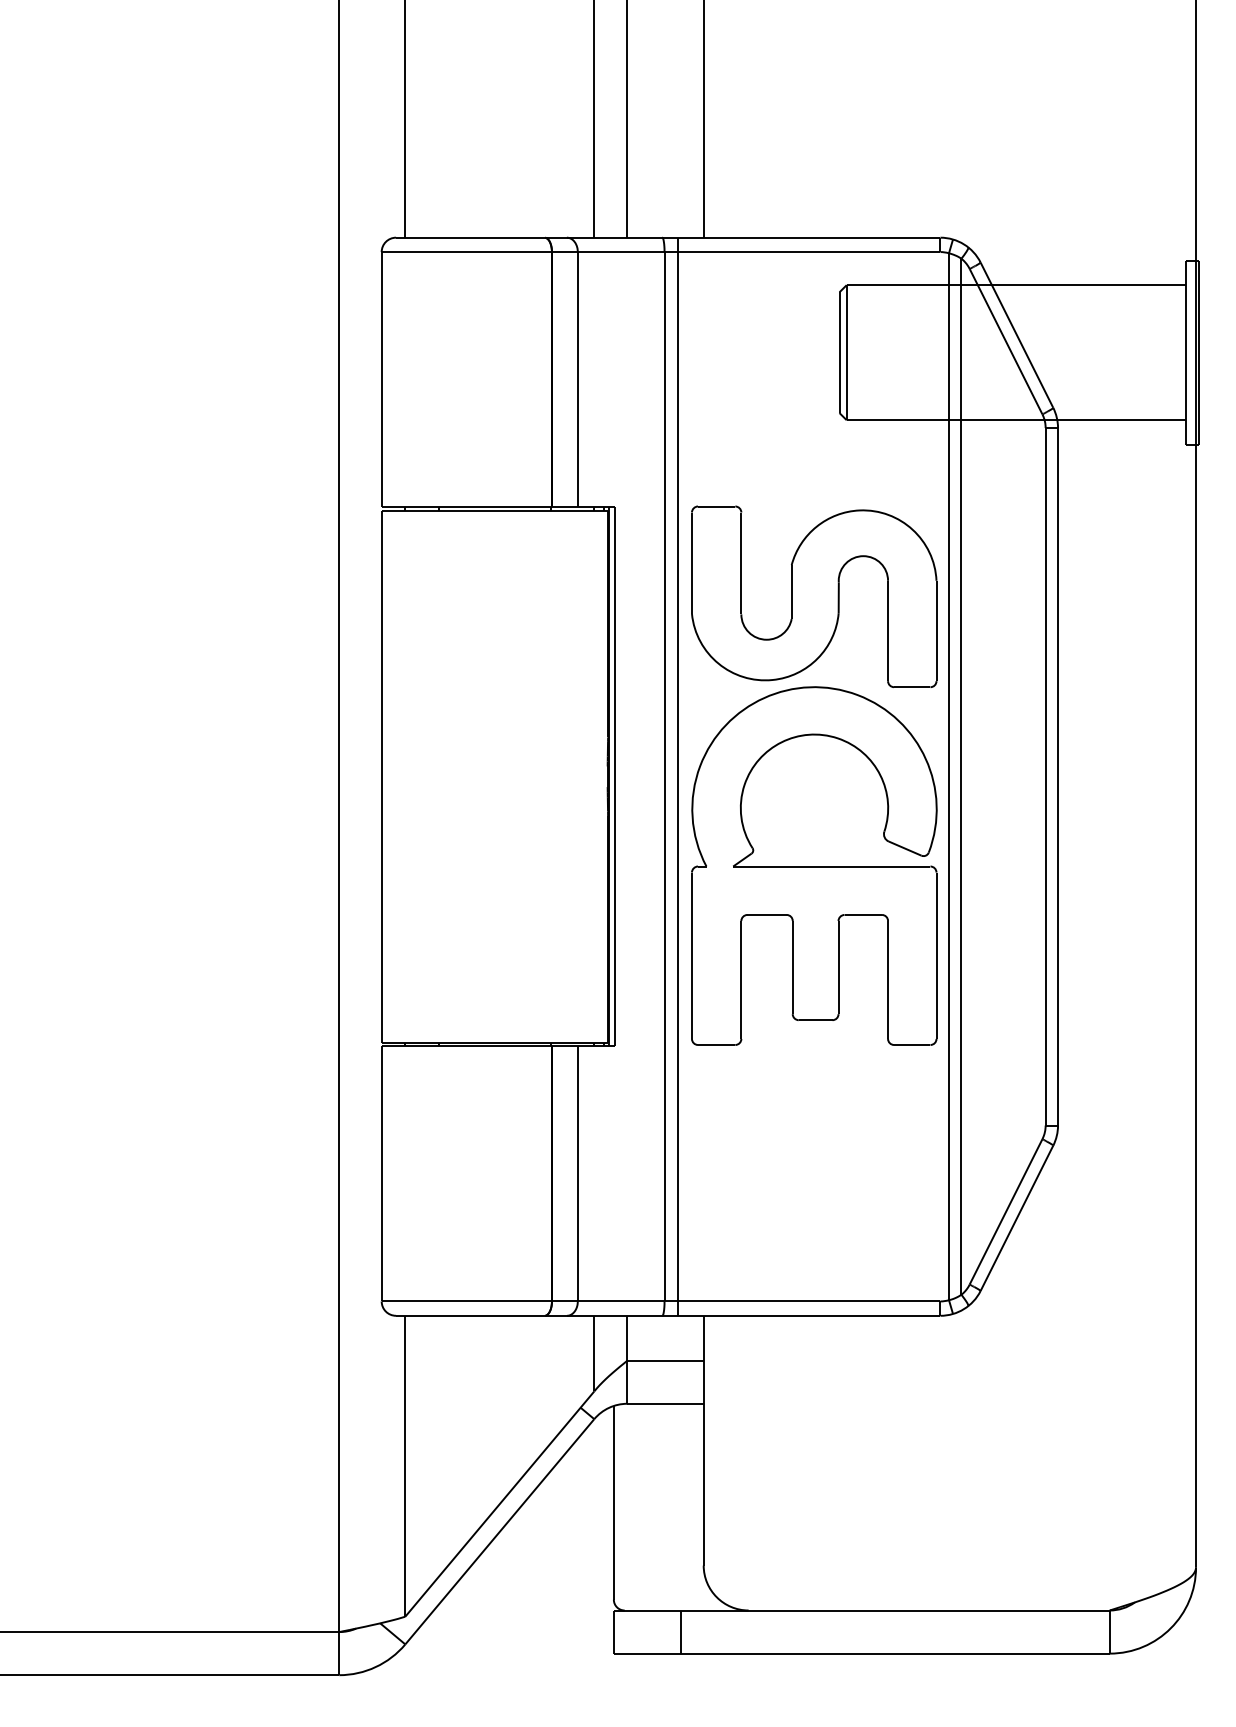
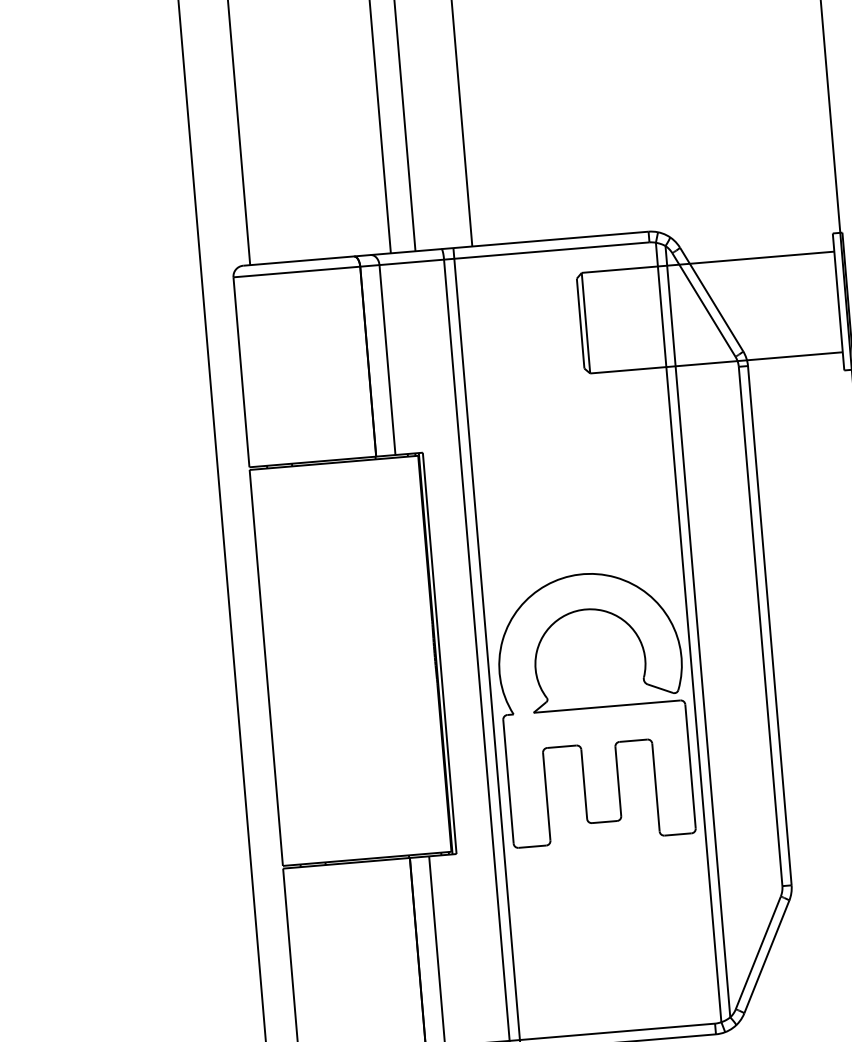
part: (814, 596) -> (577, 506), removed

